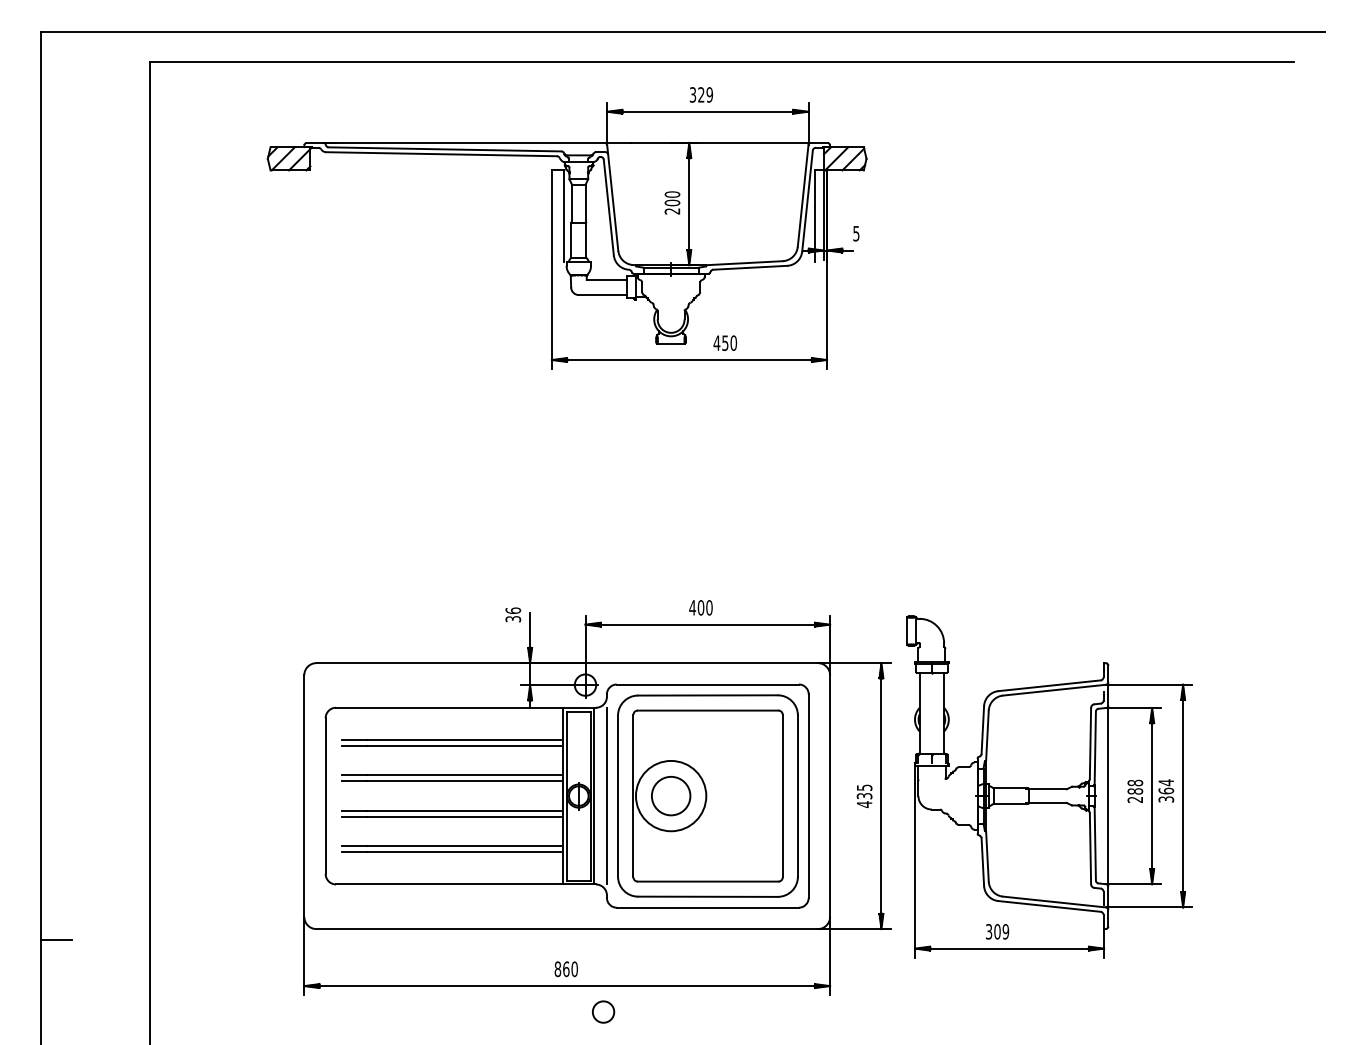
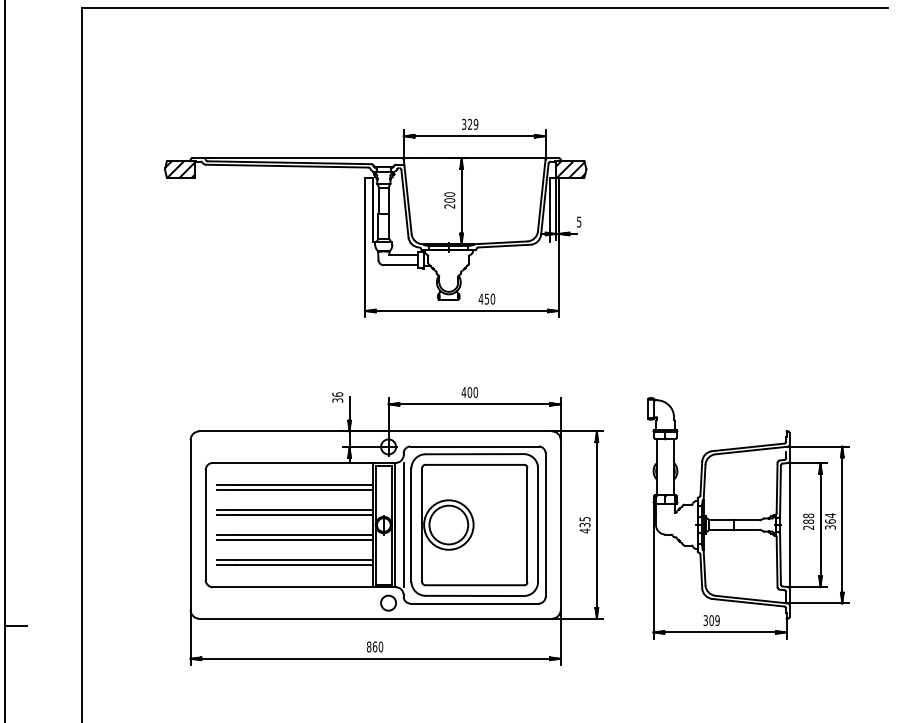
part: (566, 228) -> (375, 218), moved
part: (1049, 786) -> (748, 518), moved
circle: (670, 795) -> (448, 524), size x1.43
circle: (603, 1011) -> (388, 602), moved

